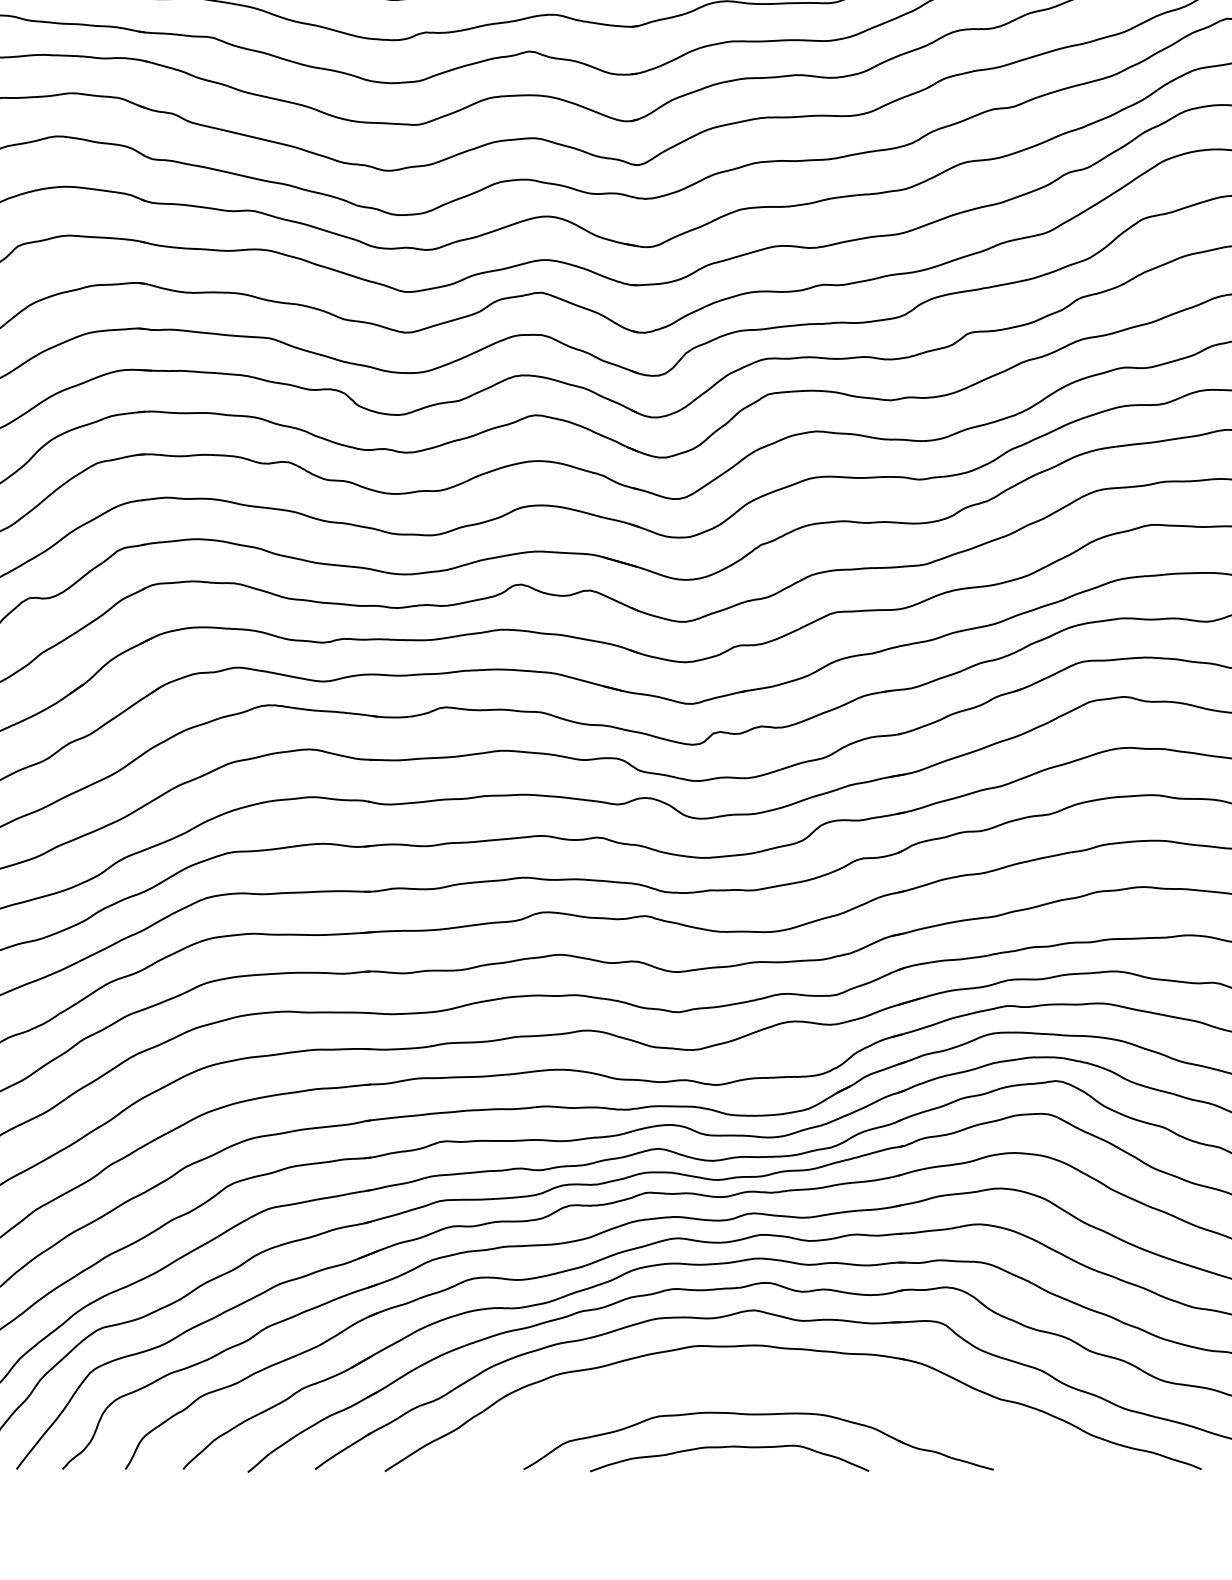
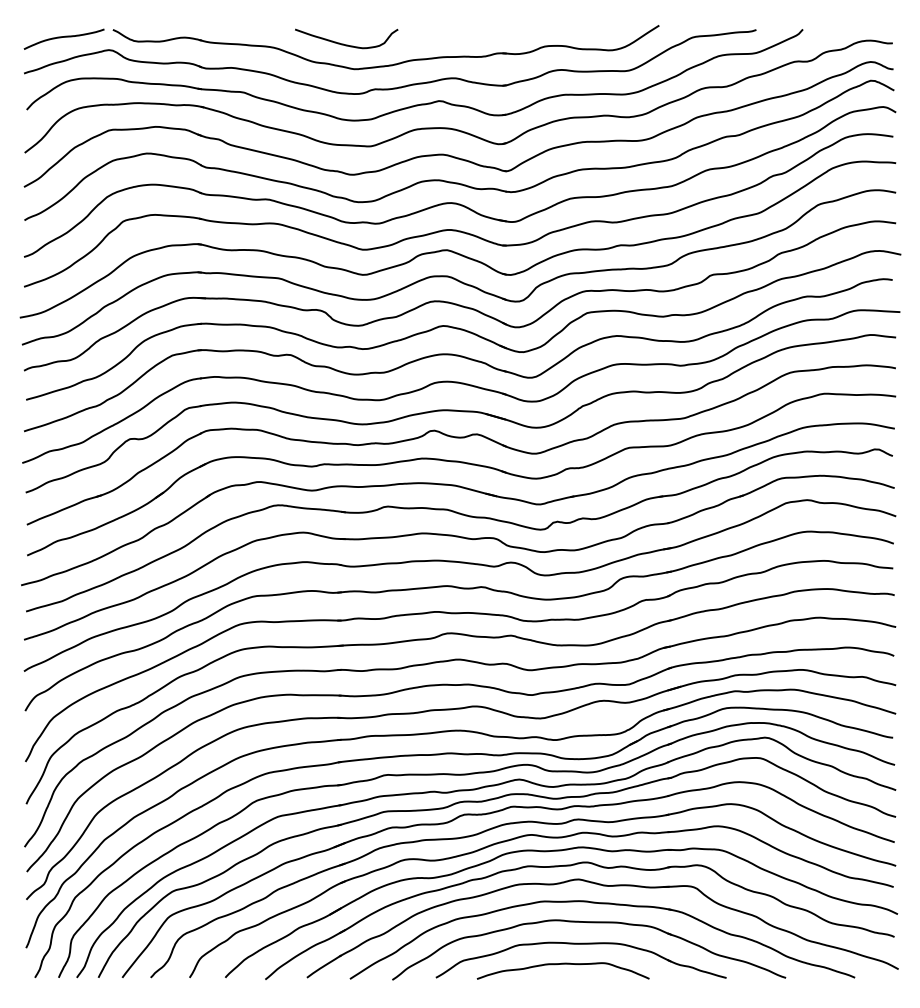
part: (772, 1381) -> (589, 923), added

